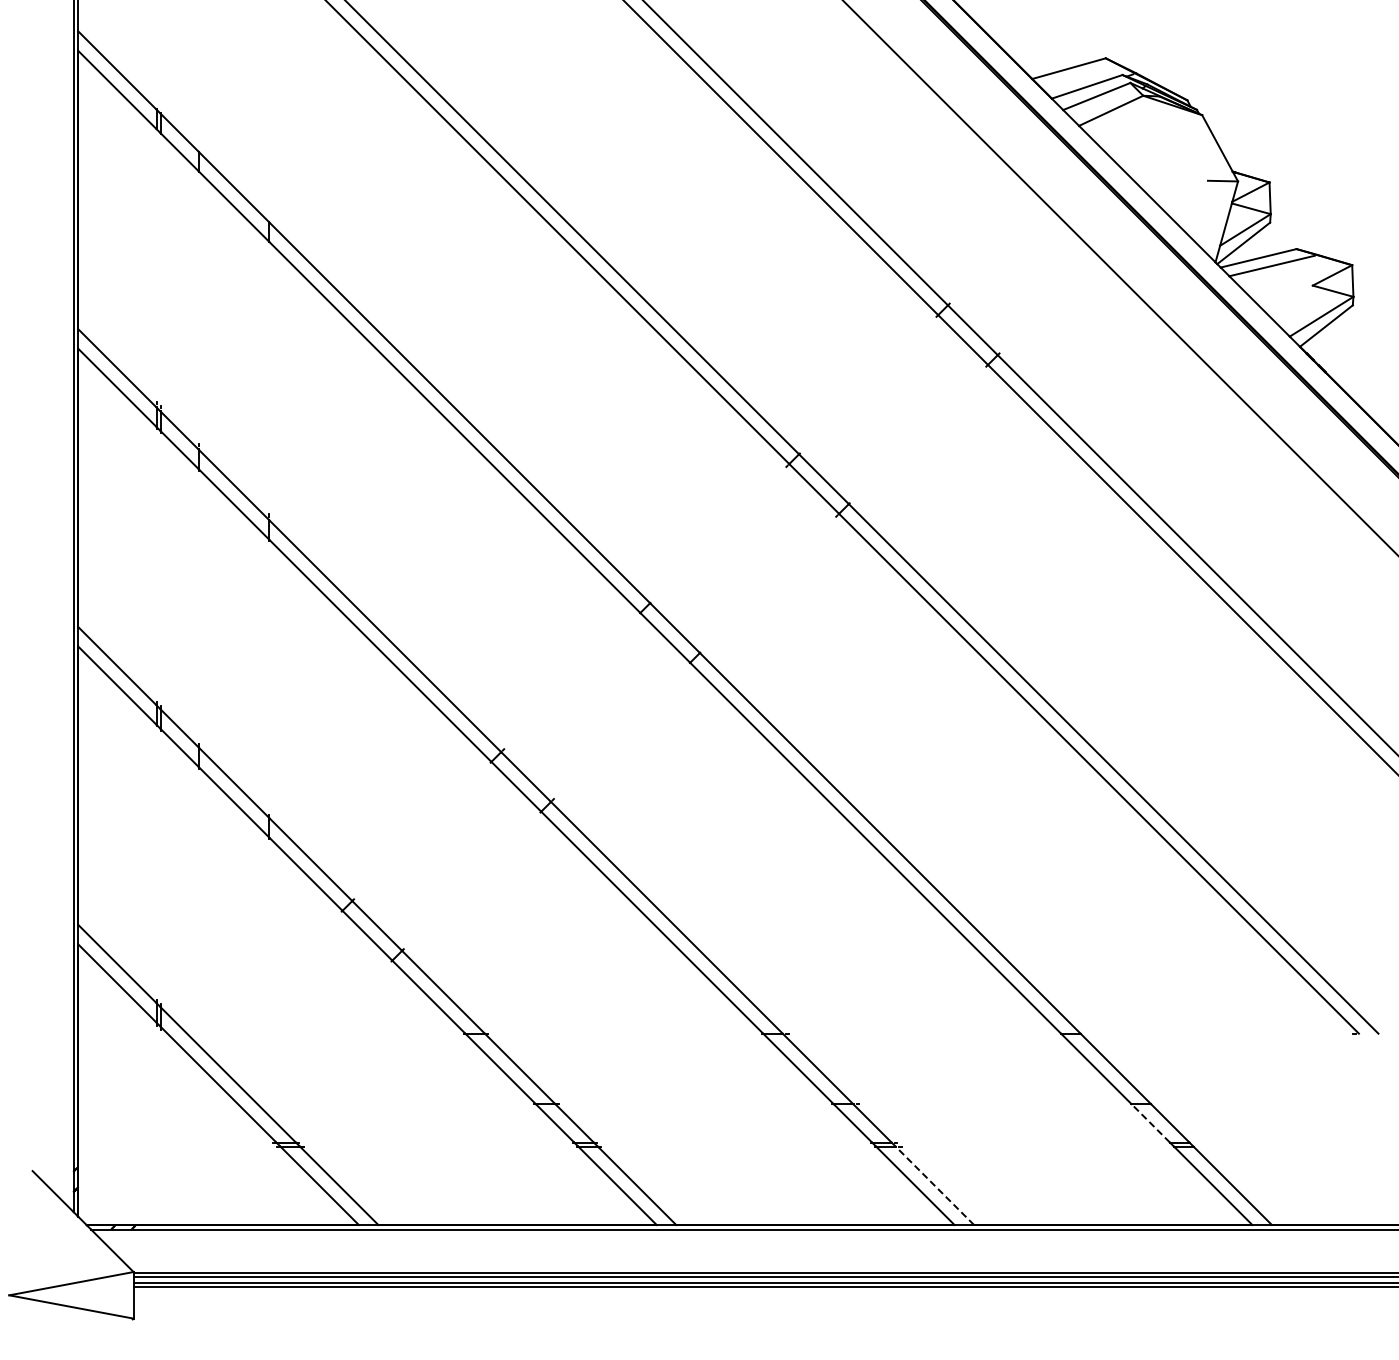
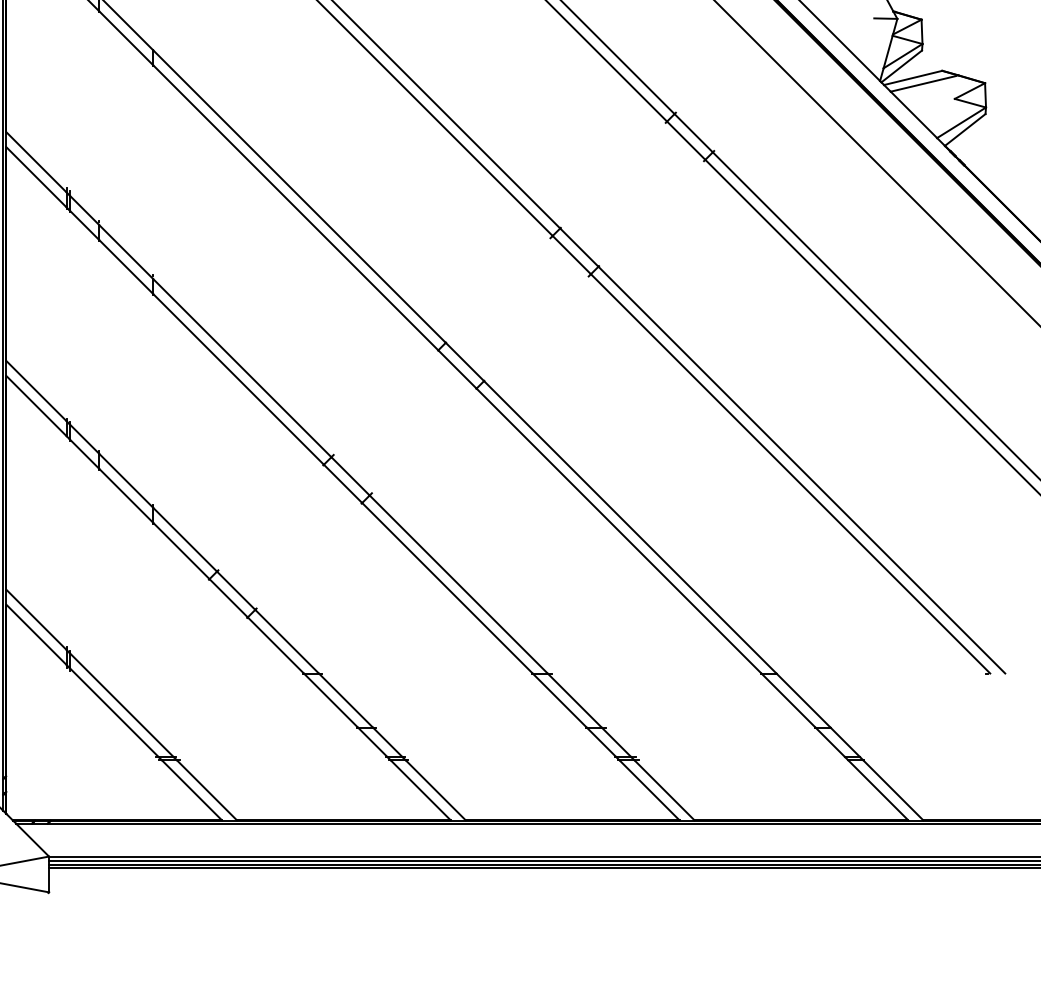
line: (1150, 1122) -> (830, 741), dashed -> solid
line: (934, 1185) -> (664, 790), dashed -> solid

